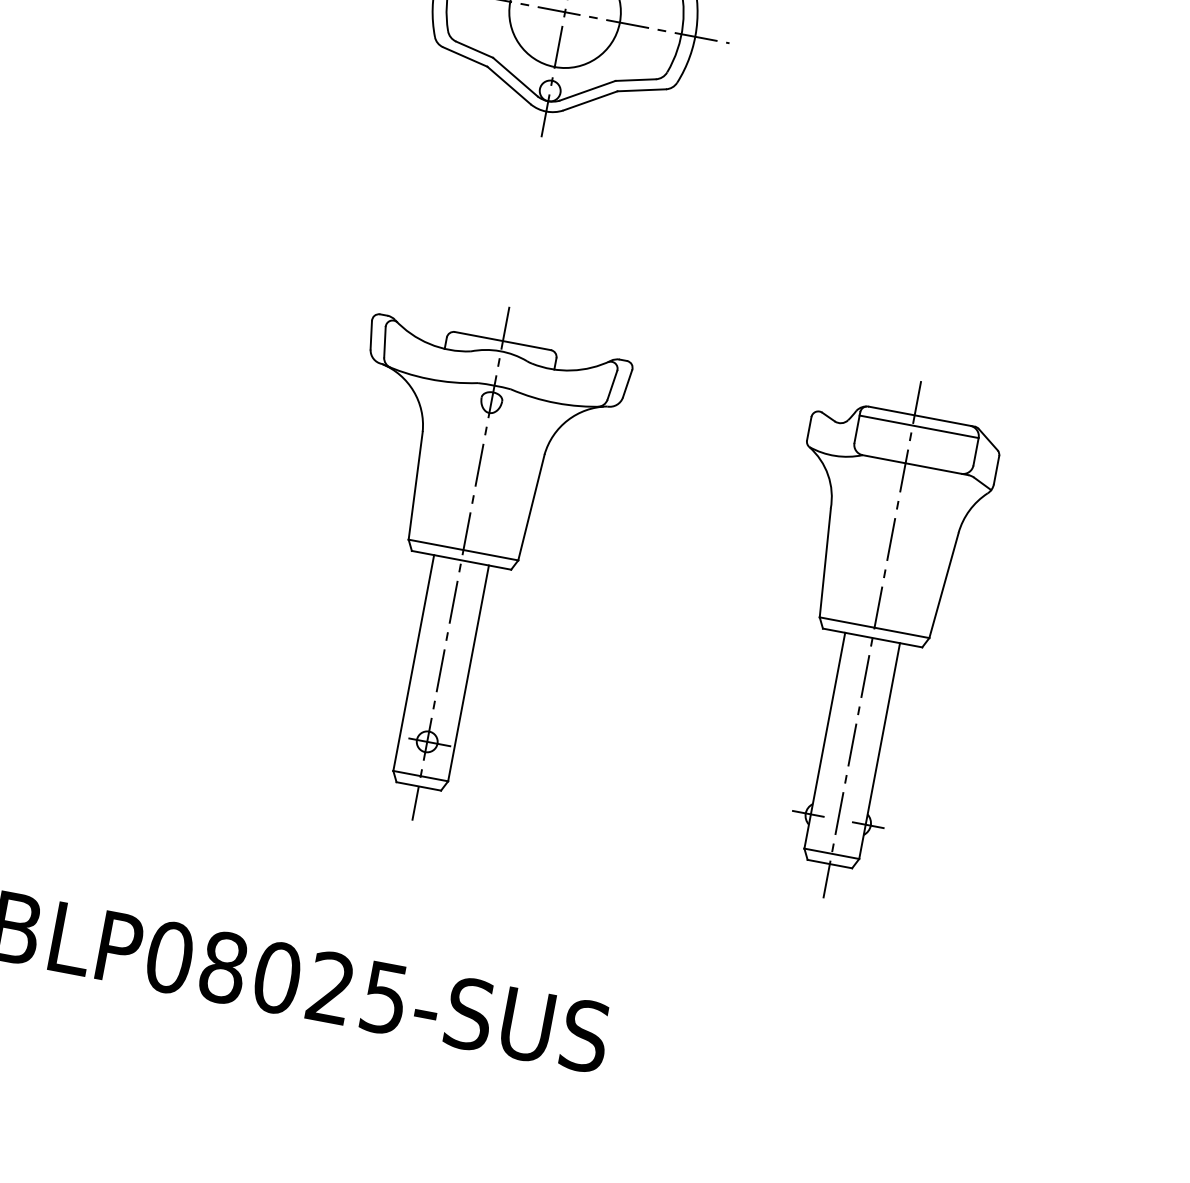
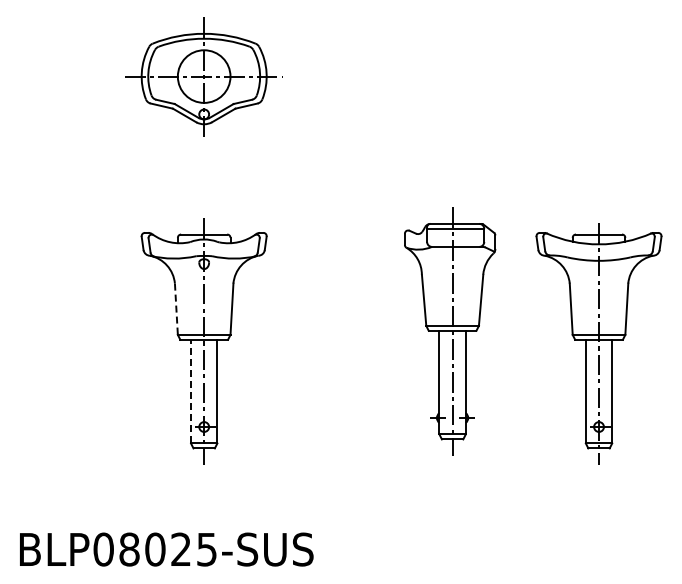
line: (415, 486) -> (176, 309), solid -> dashed
part: (867, 638) -> (450, 331), moved
line: (414, 662) -> (191, 391), solid -> dashed

